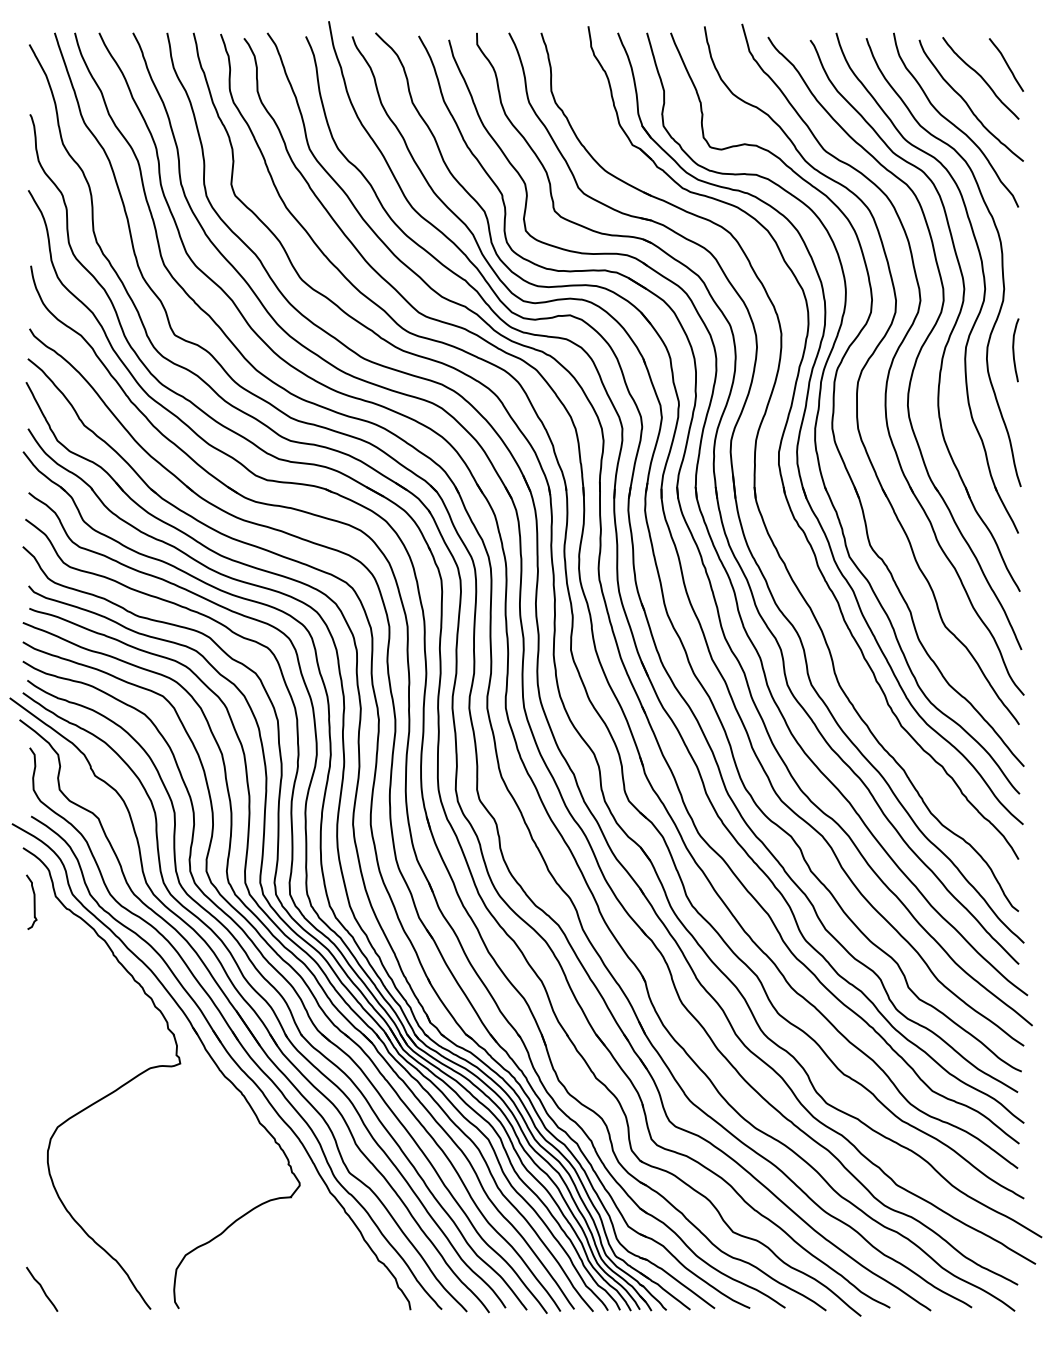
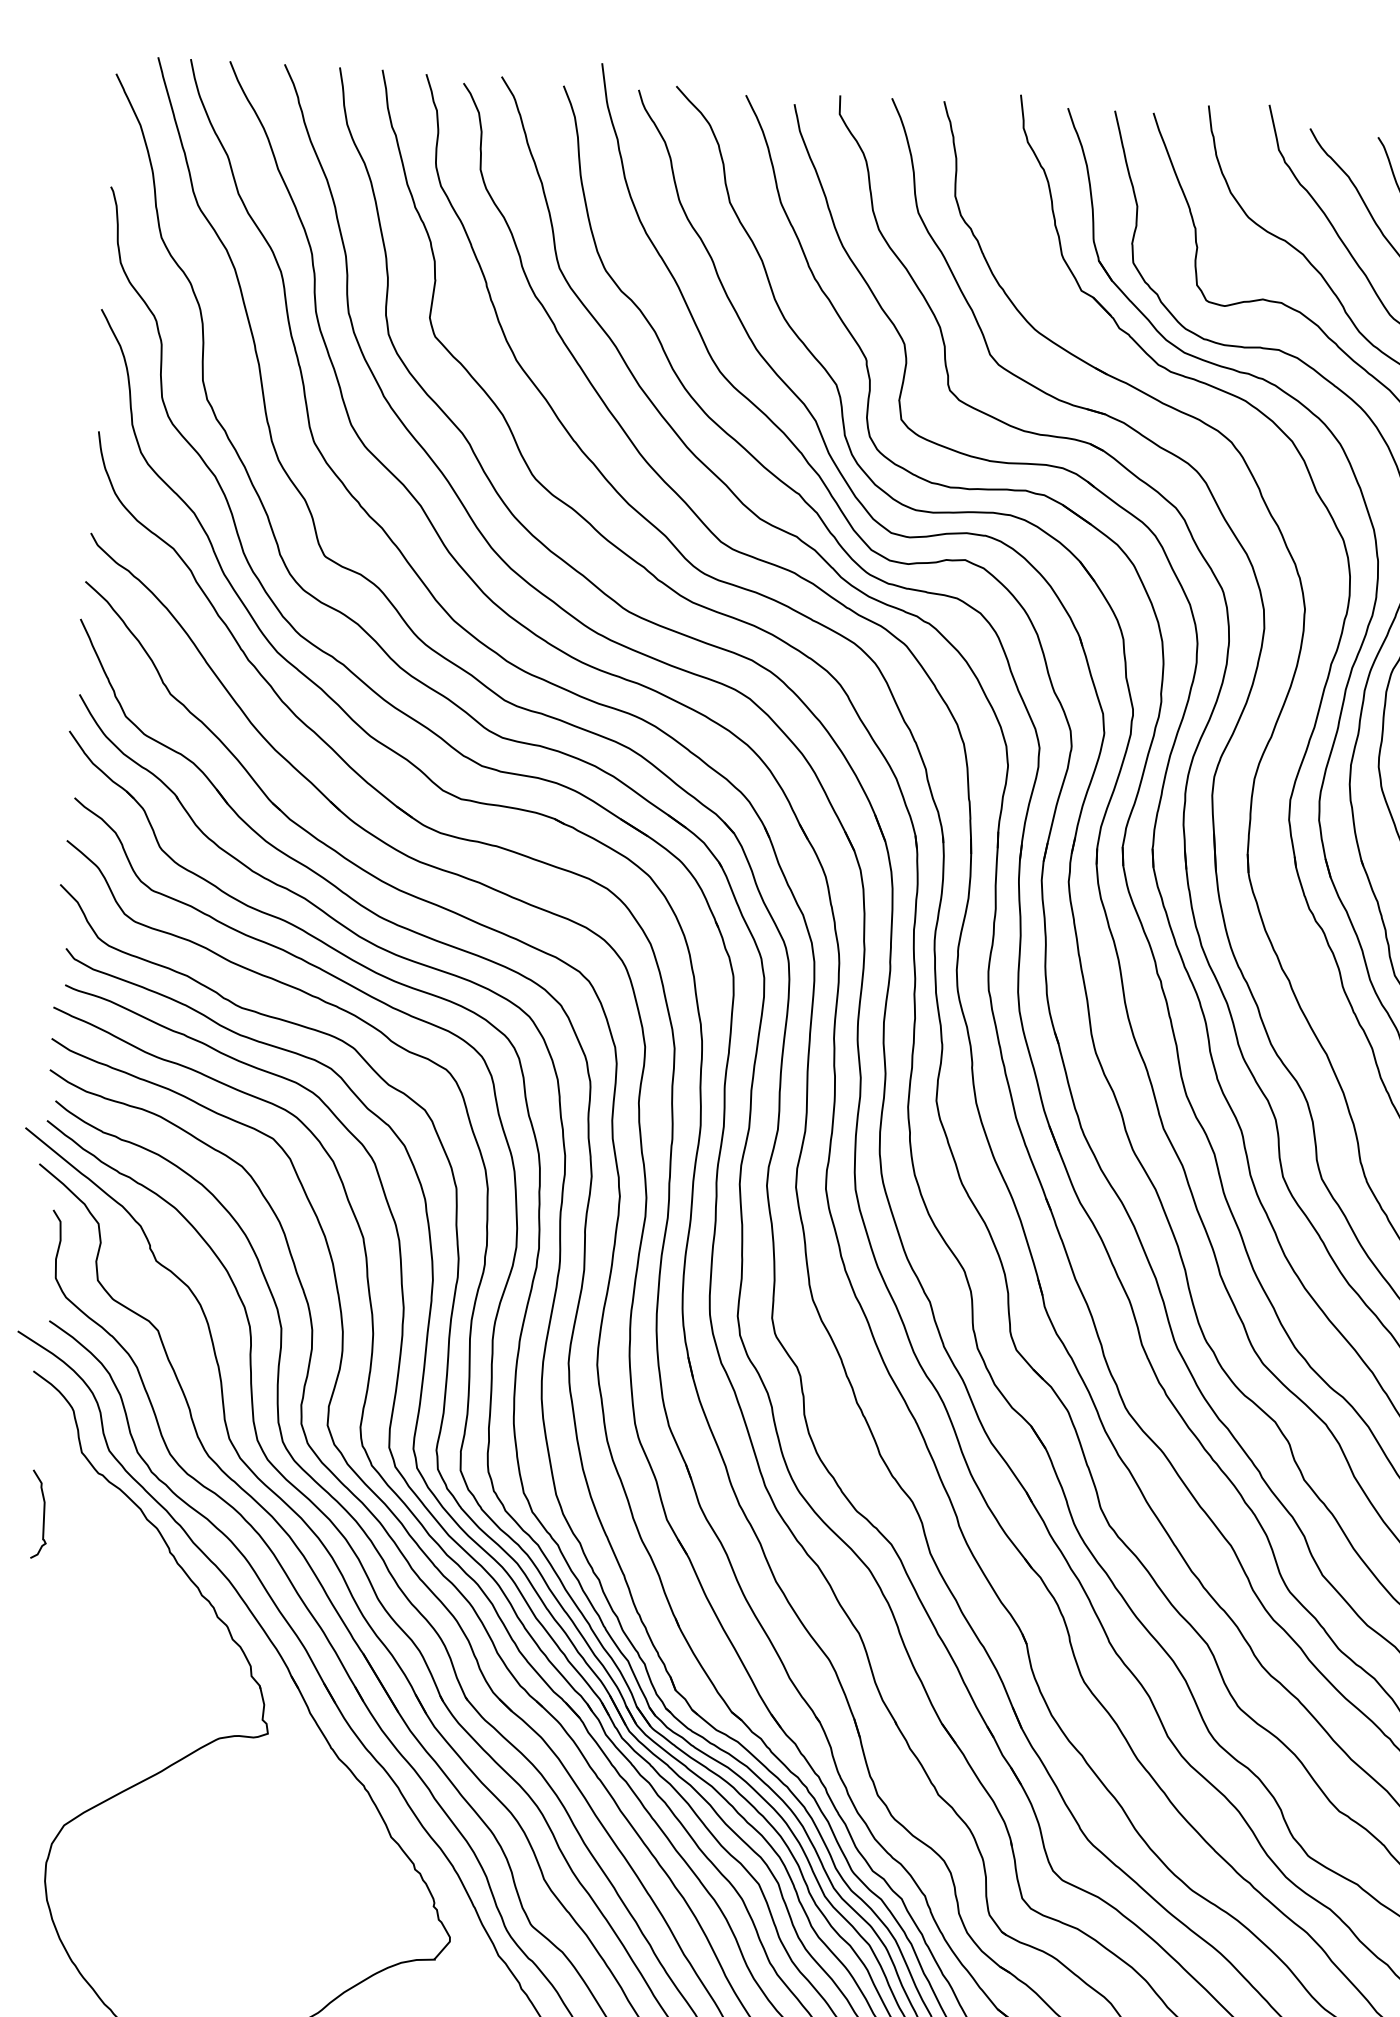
curve: (33, 901) -> (42, 1513), moved

